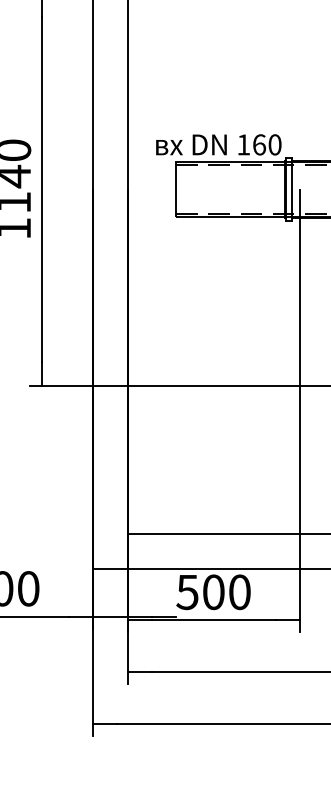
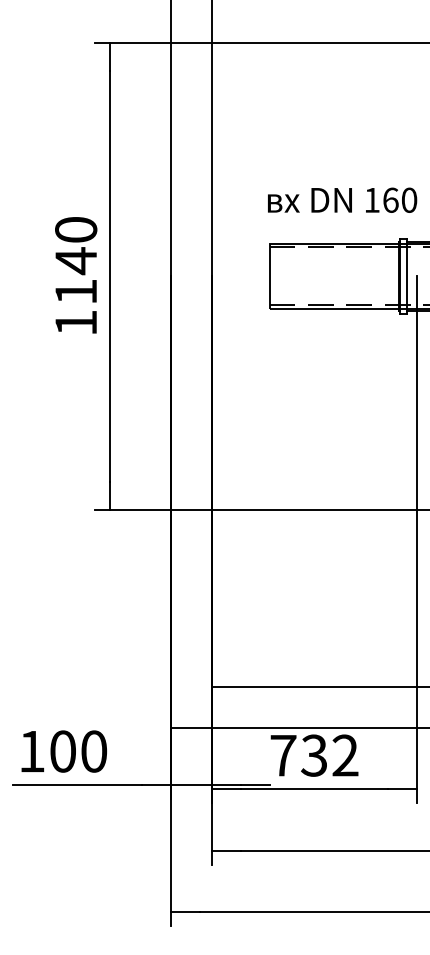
text: (218, 144) -> (342, 199), moved
text: (212, 592) -> (313, 755), 500 -> 732

